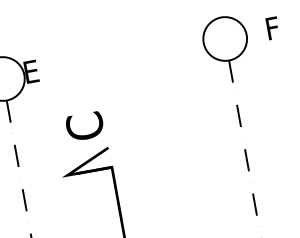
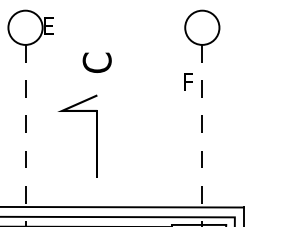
text: (272, 27) -> (188, 81), moved
text: (84, 126) -> (96, 62), moved

